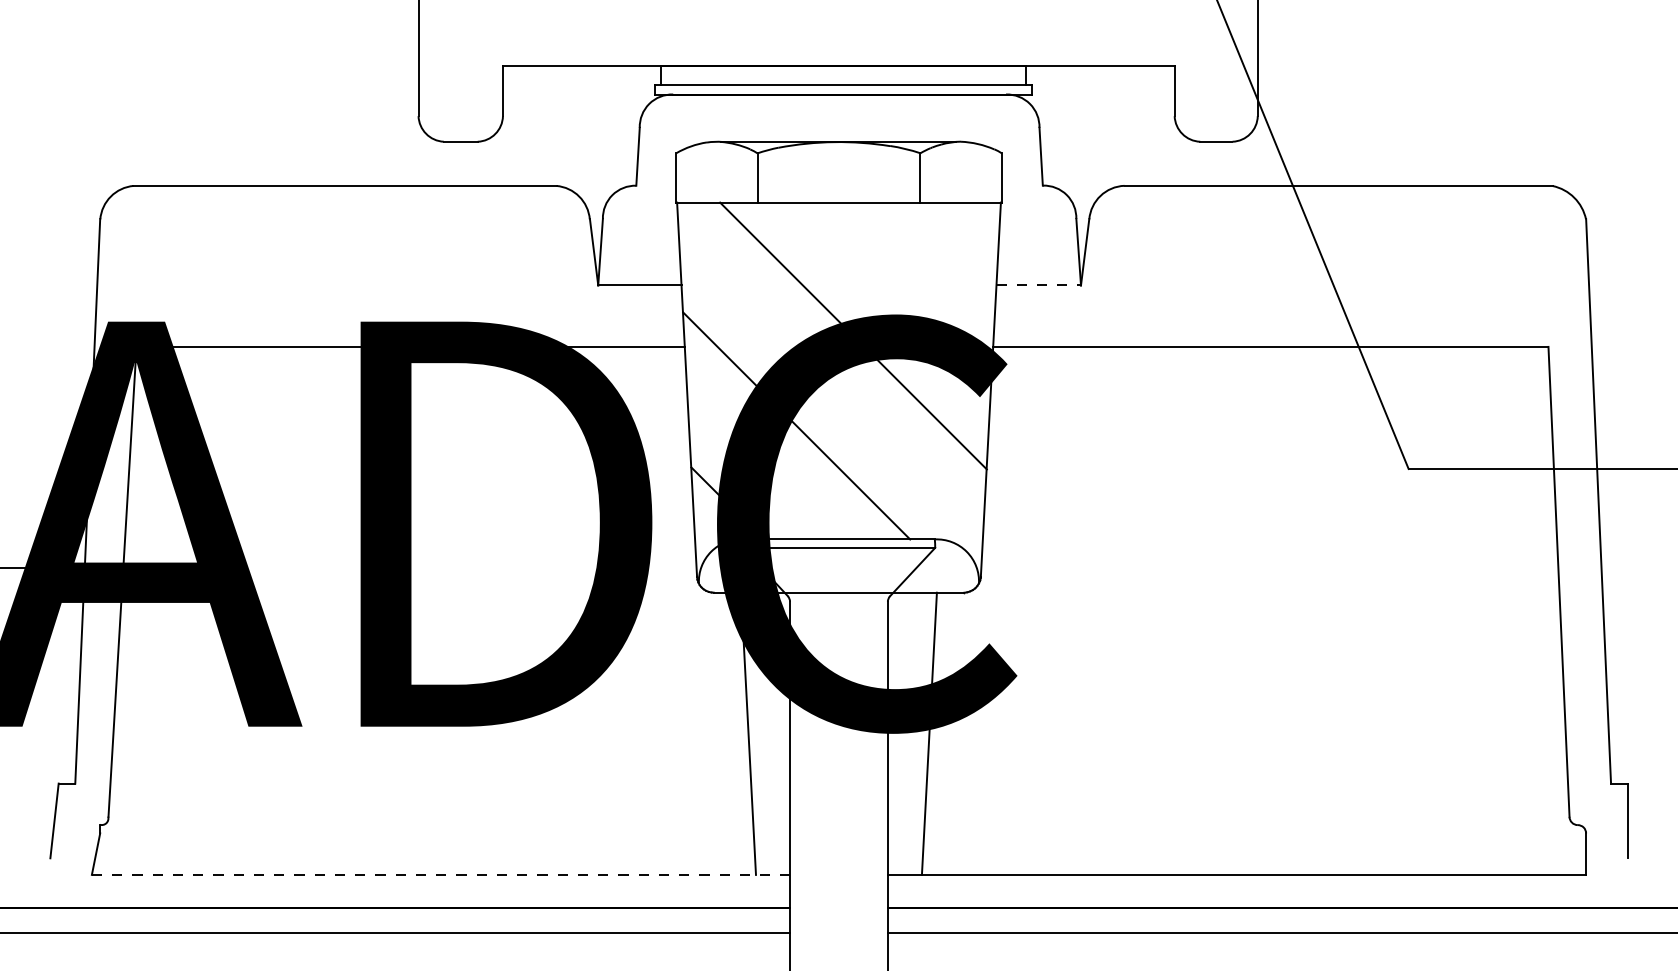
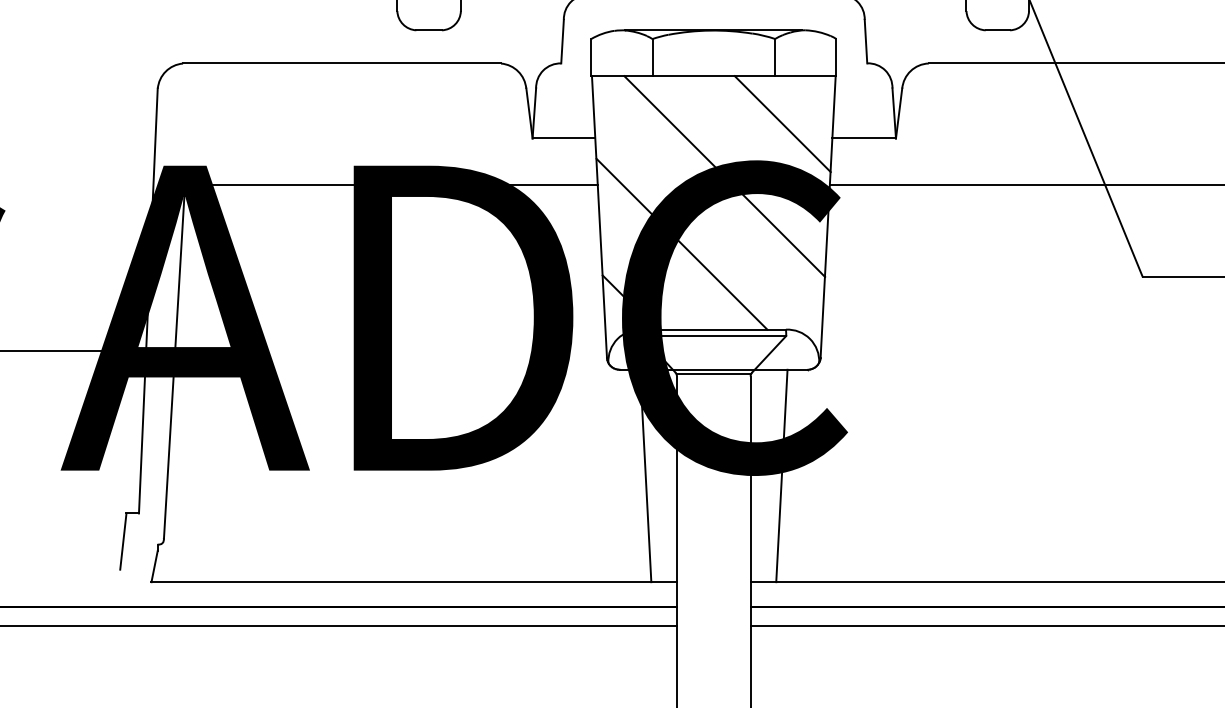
line: (930, 266) -> (782, 124), added
line: (1039, 285) -> (864, 138), dashed -> solid
line: (838, 598) -> (713, 374), added
line: (441, 874) -> (414, 581), dashed -> solid

